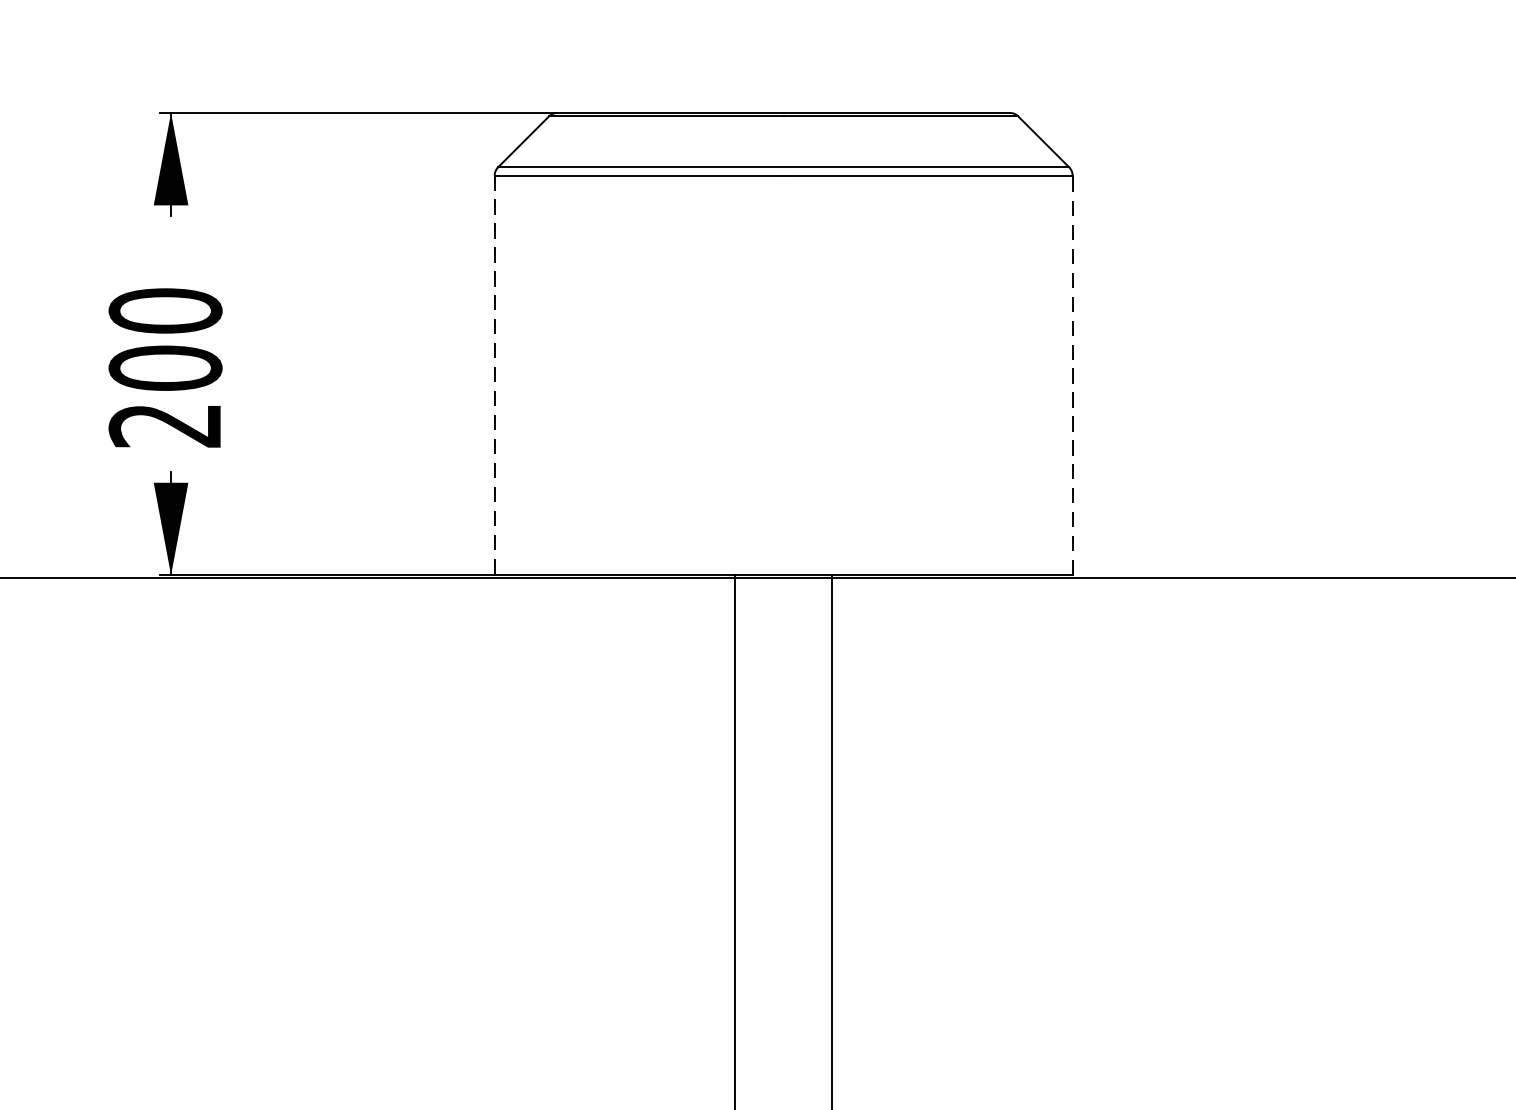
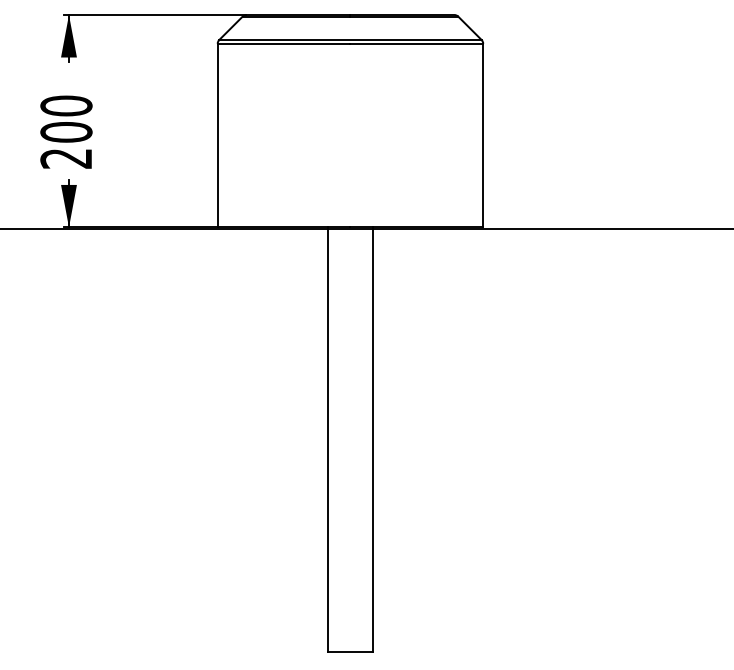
line: (494, 375) -> (217, 135), dashed -> solid
line: (1073, 375) -> (483, 135), dashed -> solid

